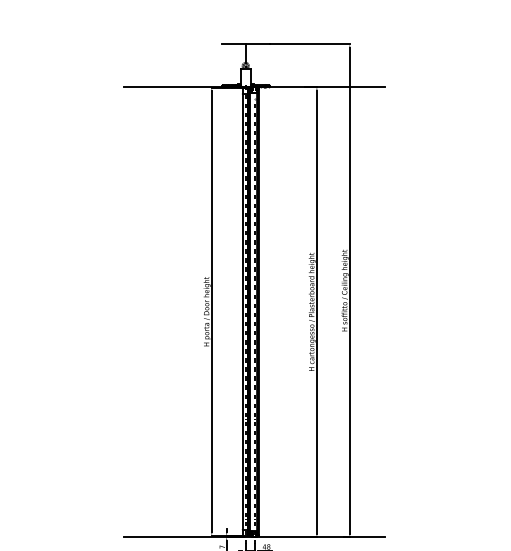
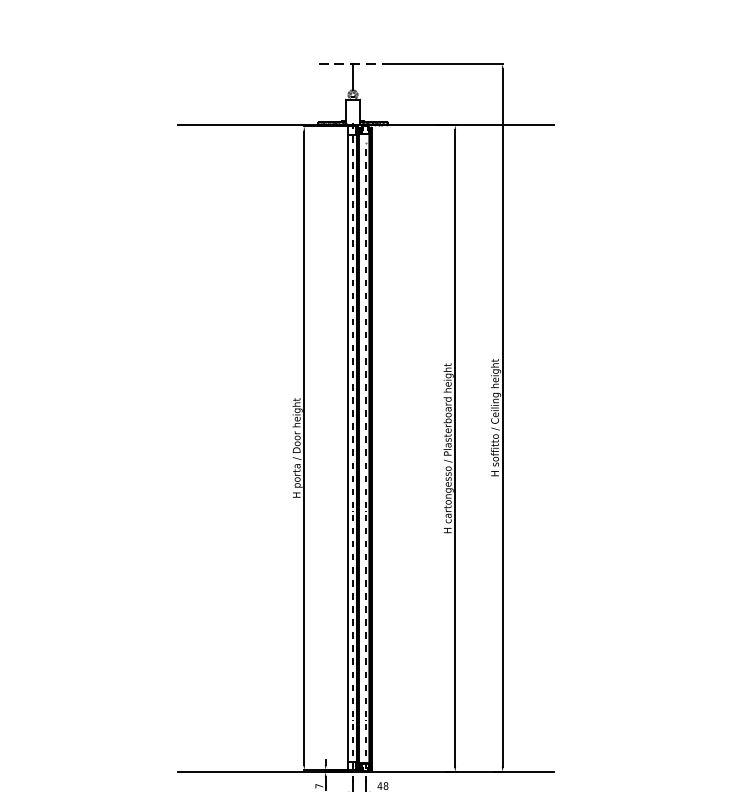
line: (245, 44) -> (352, 64), solid -> dashed

